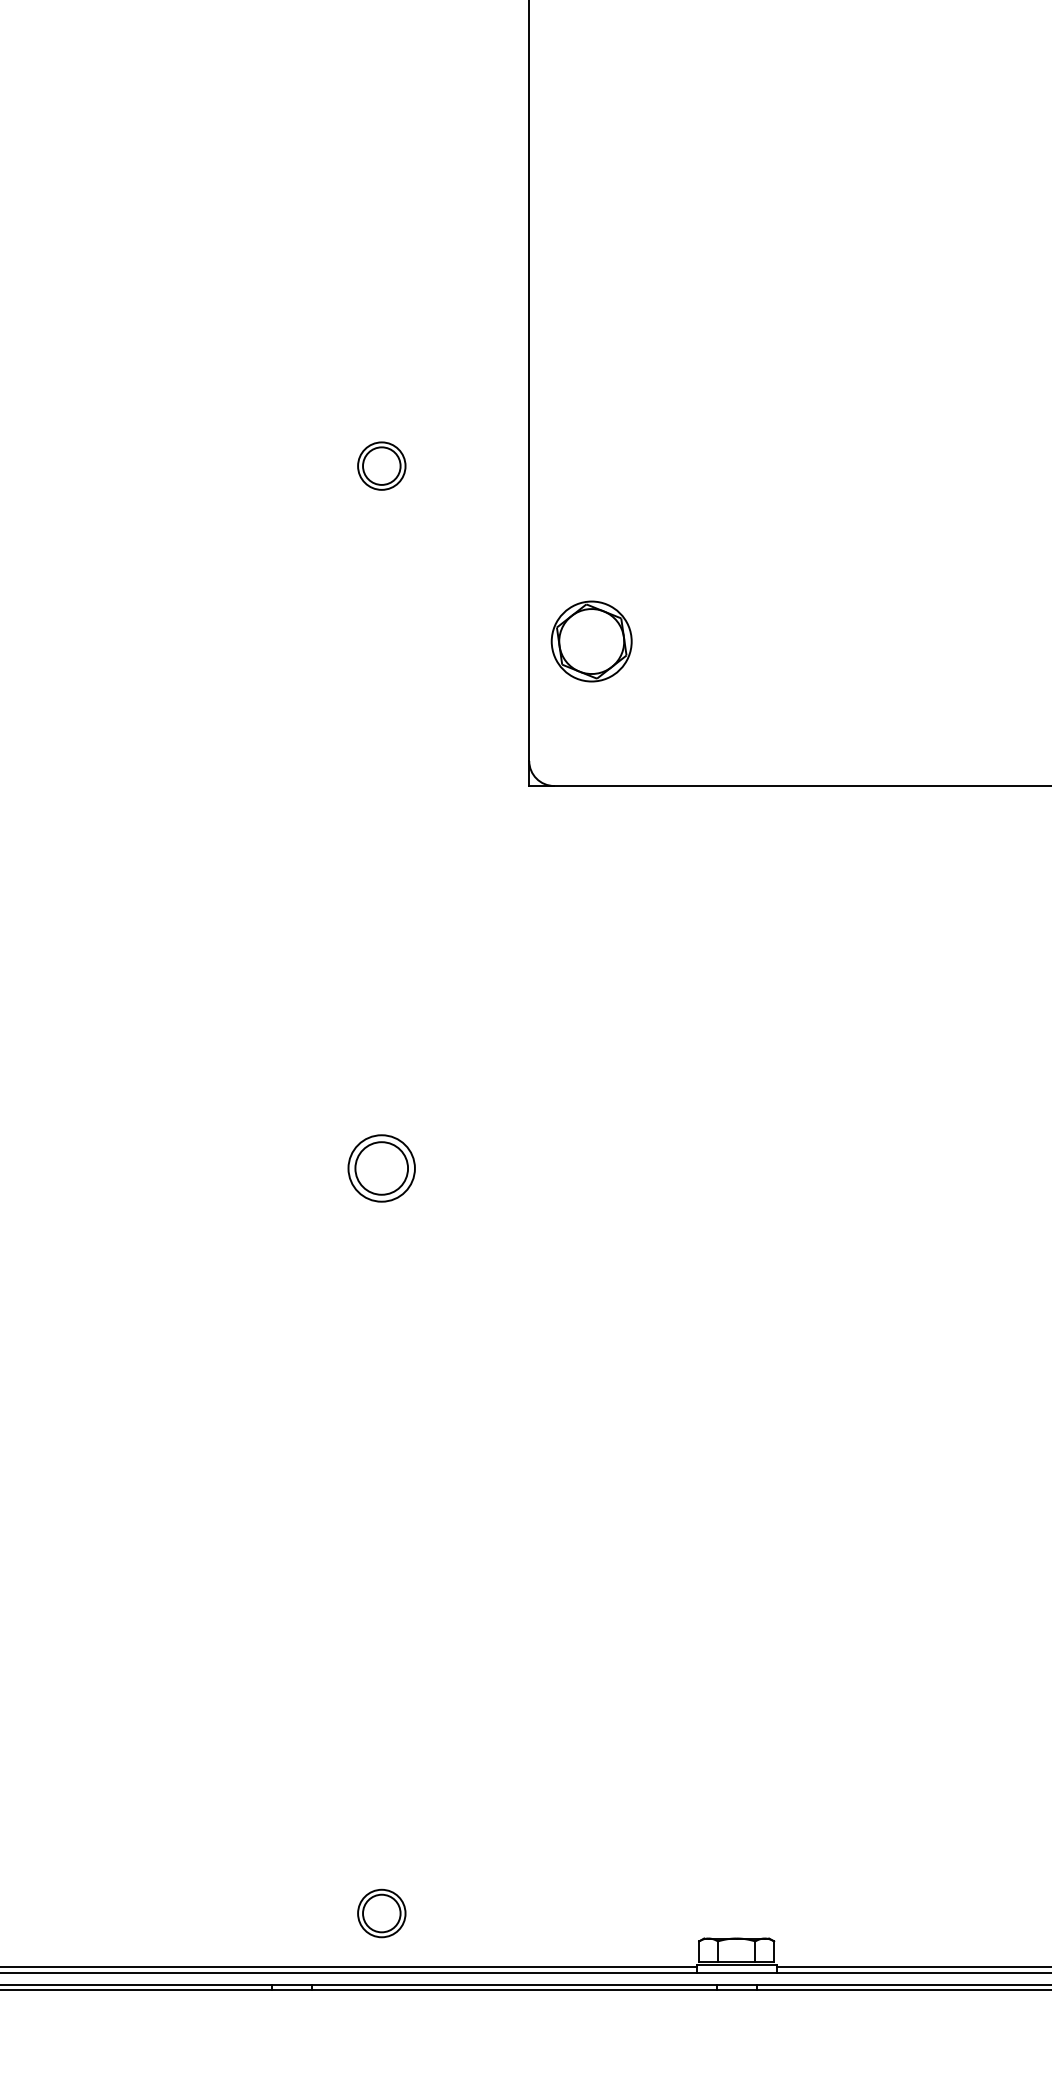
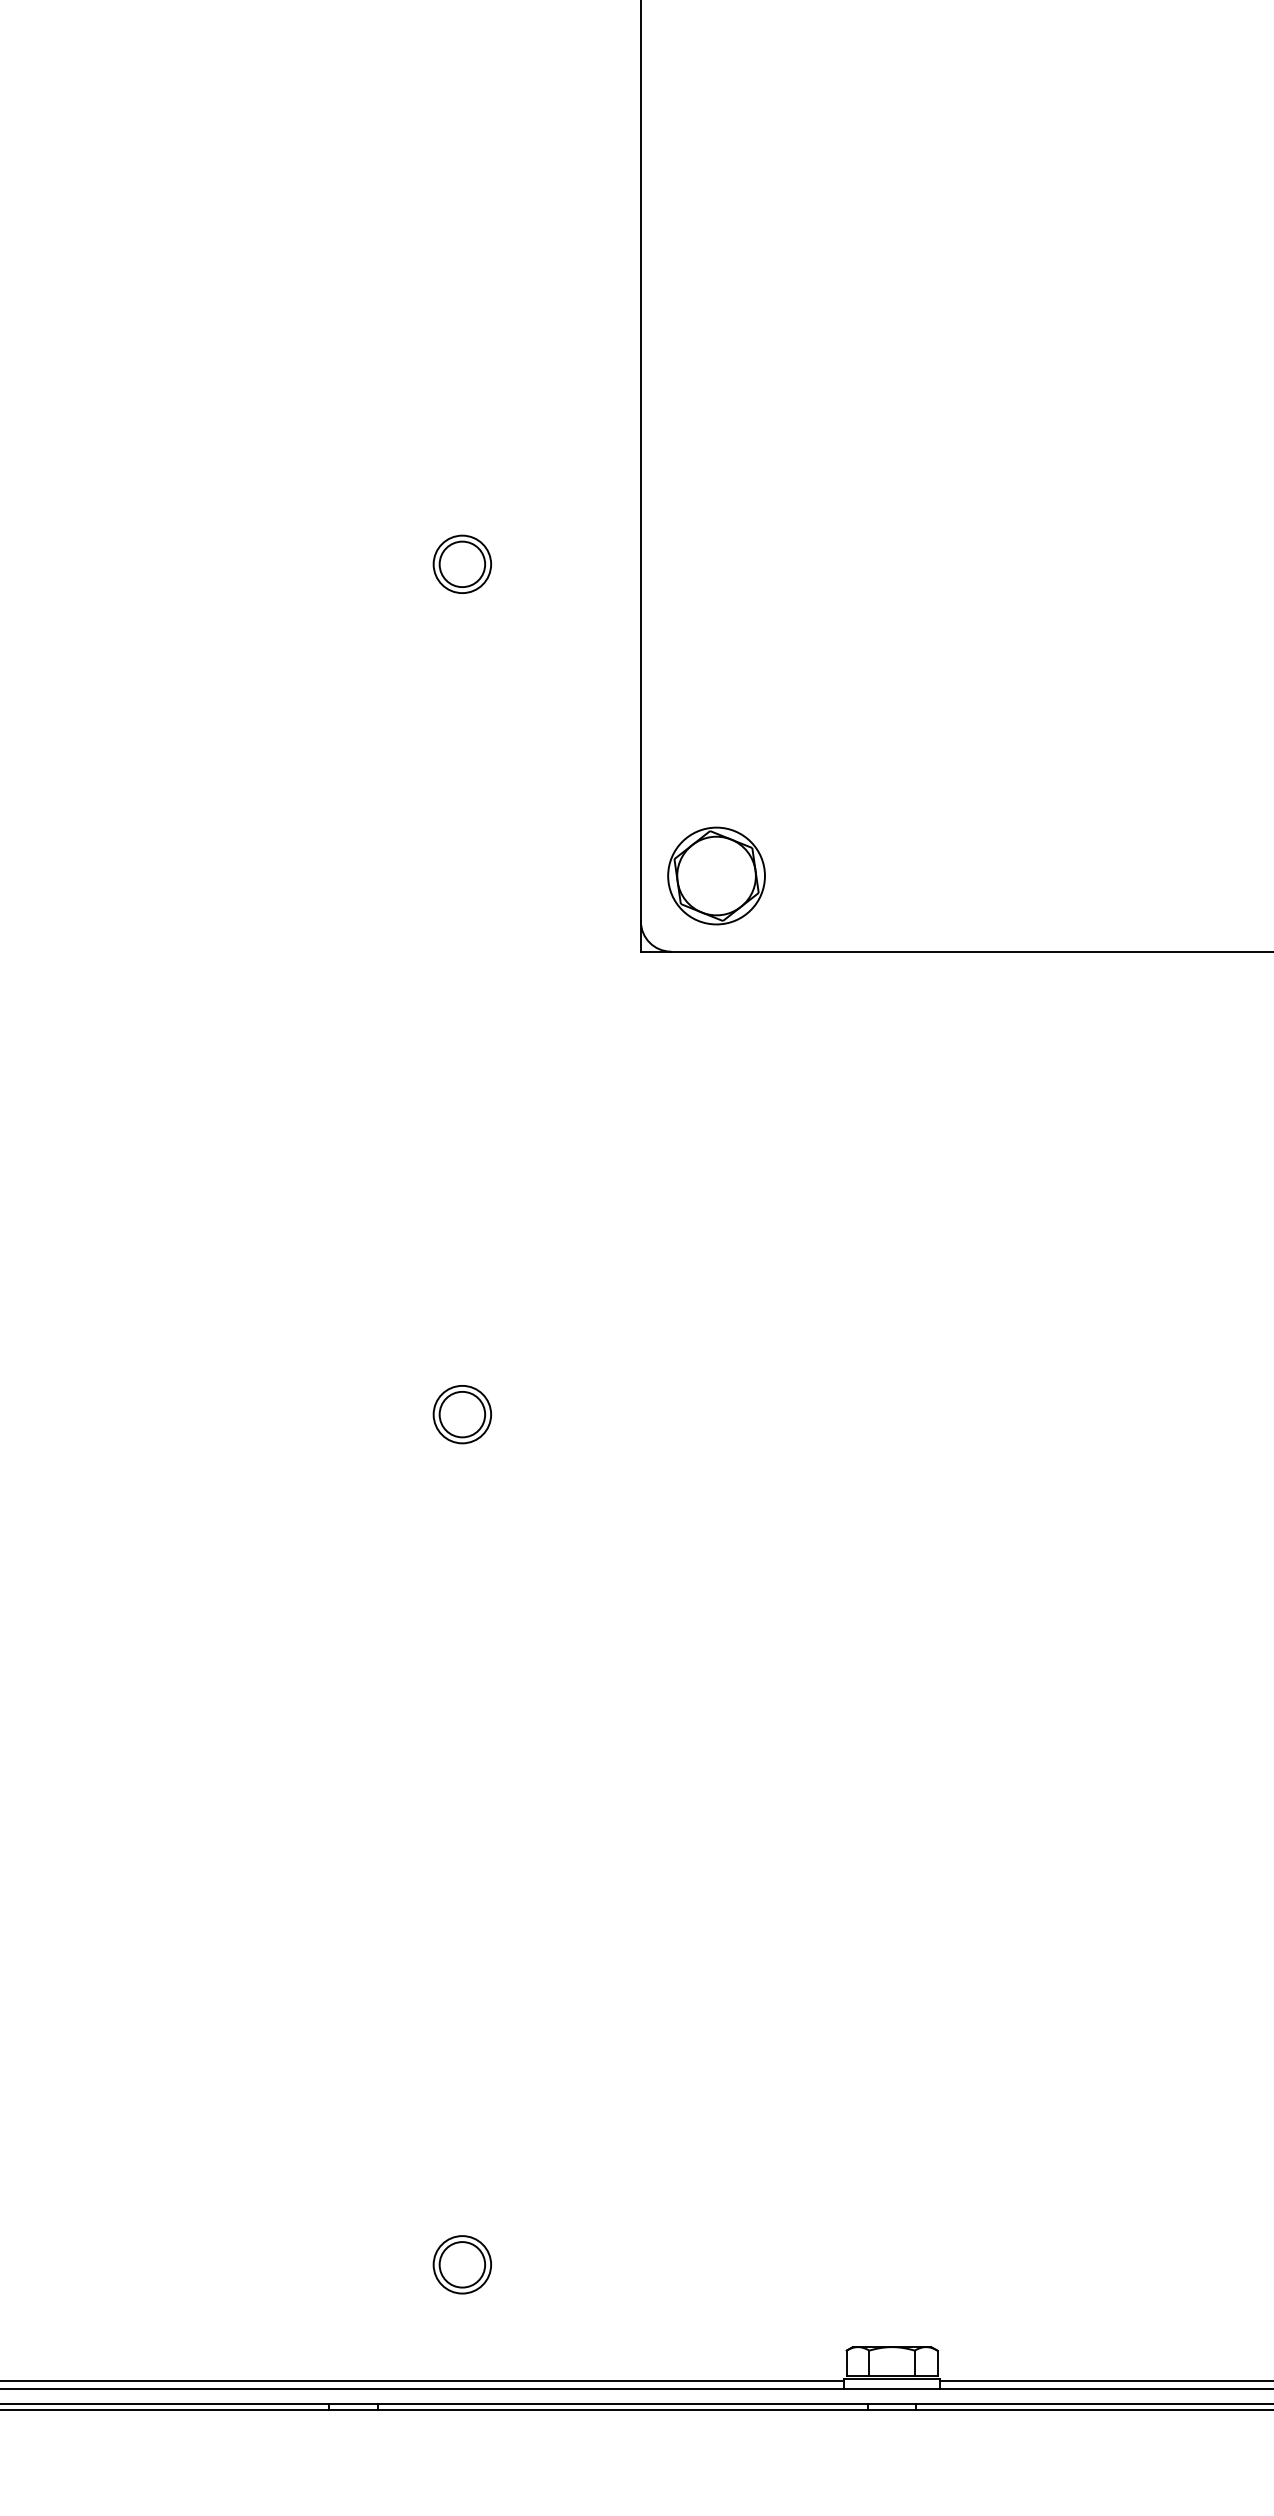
part: (591, 641) -> (716, 875), moved
part: (381, 1167) -> (462, 1413), size x0.71
part: (381, 1913) -> (462, 2264), moved

